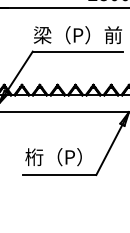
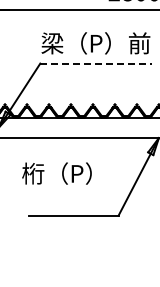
line: (78, 51) -> (96, 63), solid -> dashed
text: (53, 157) -> (56, 173), moved

